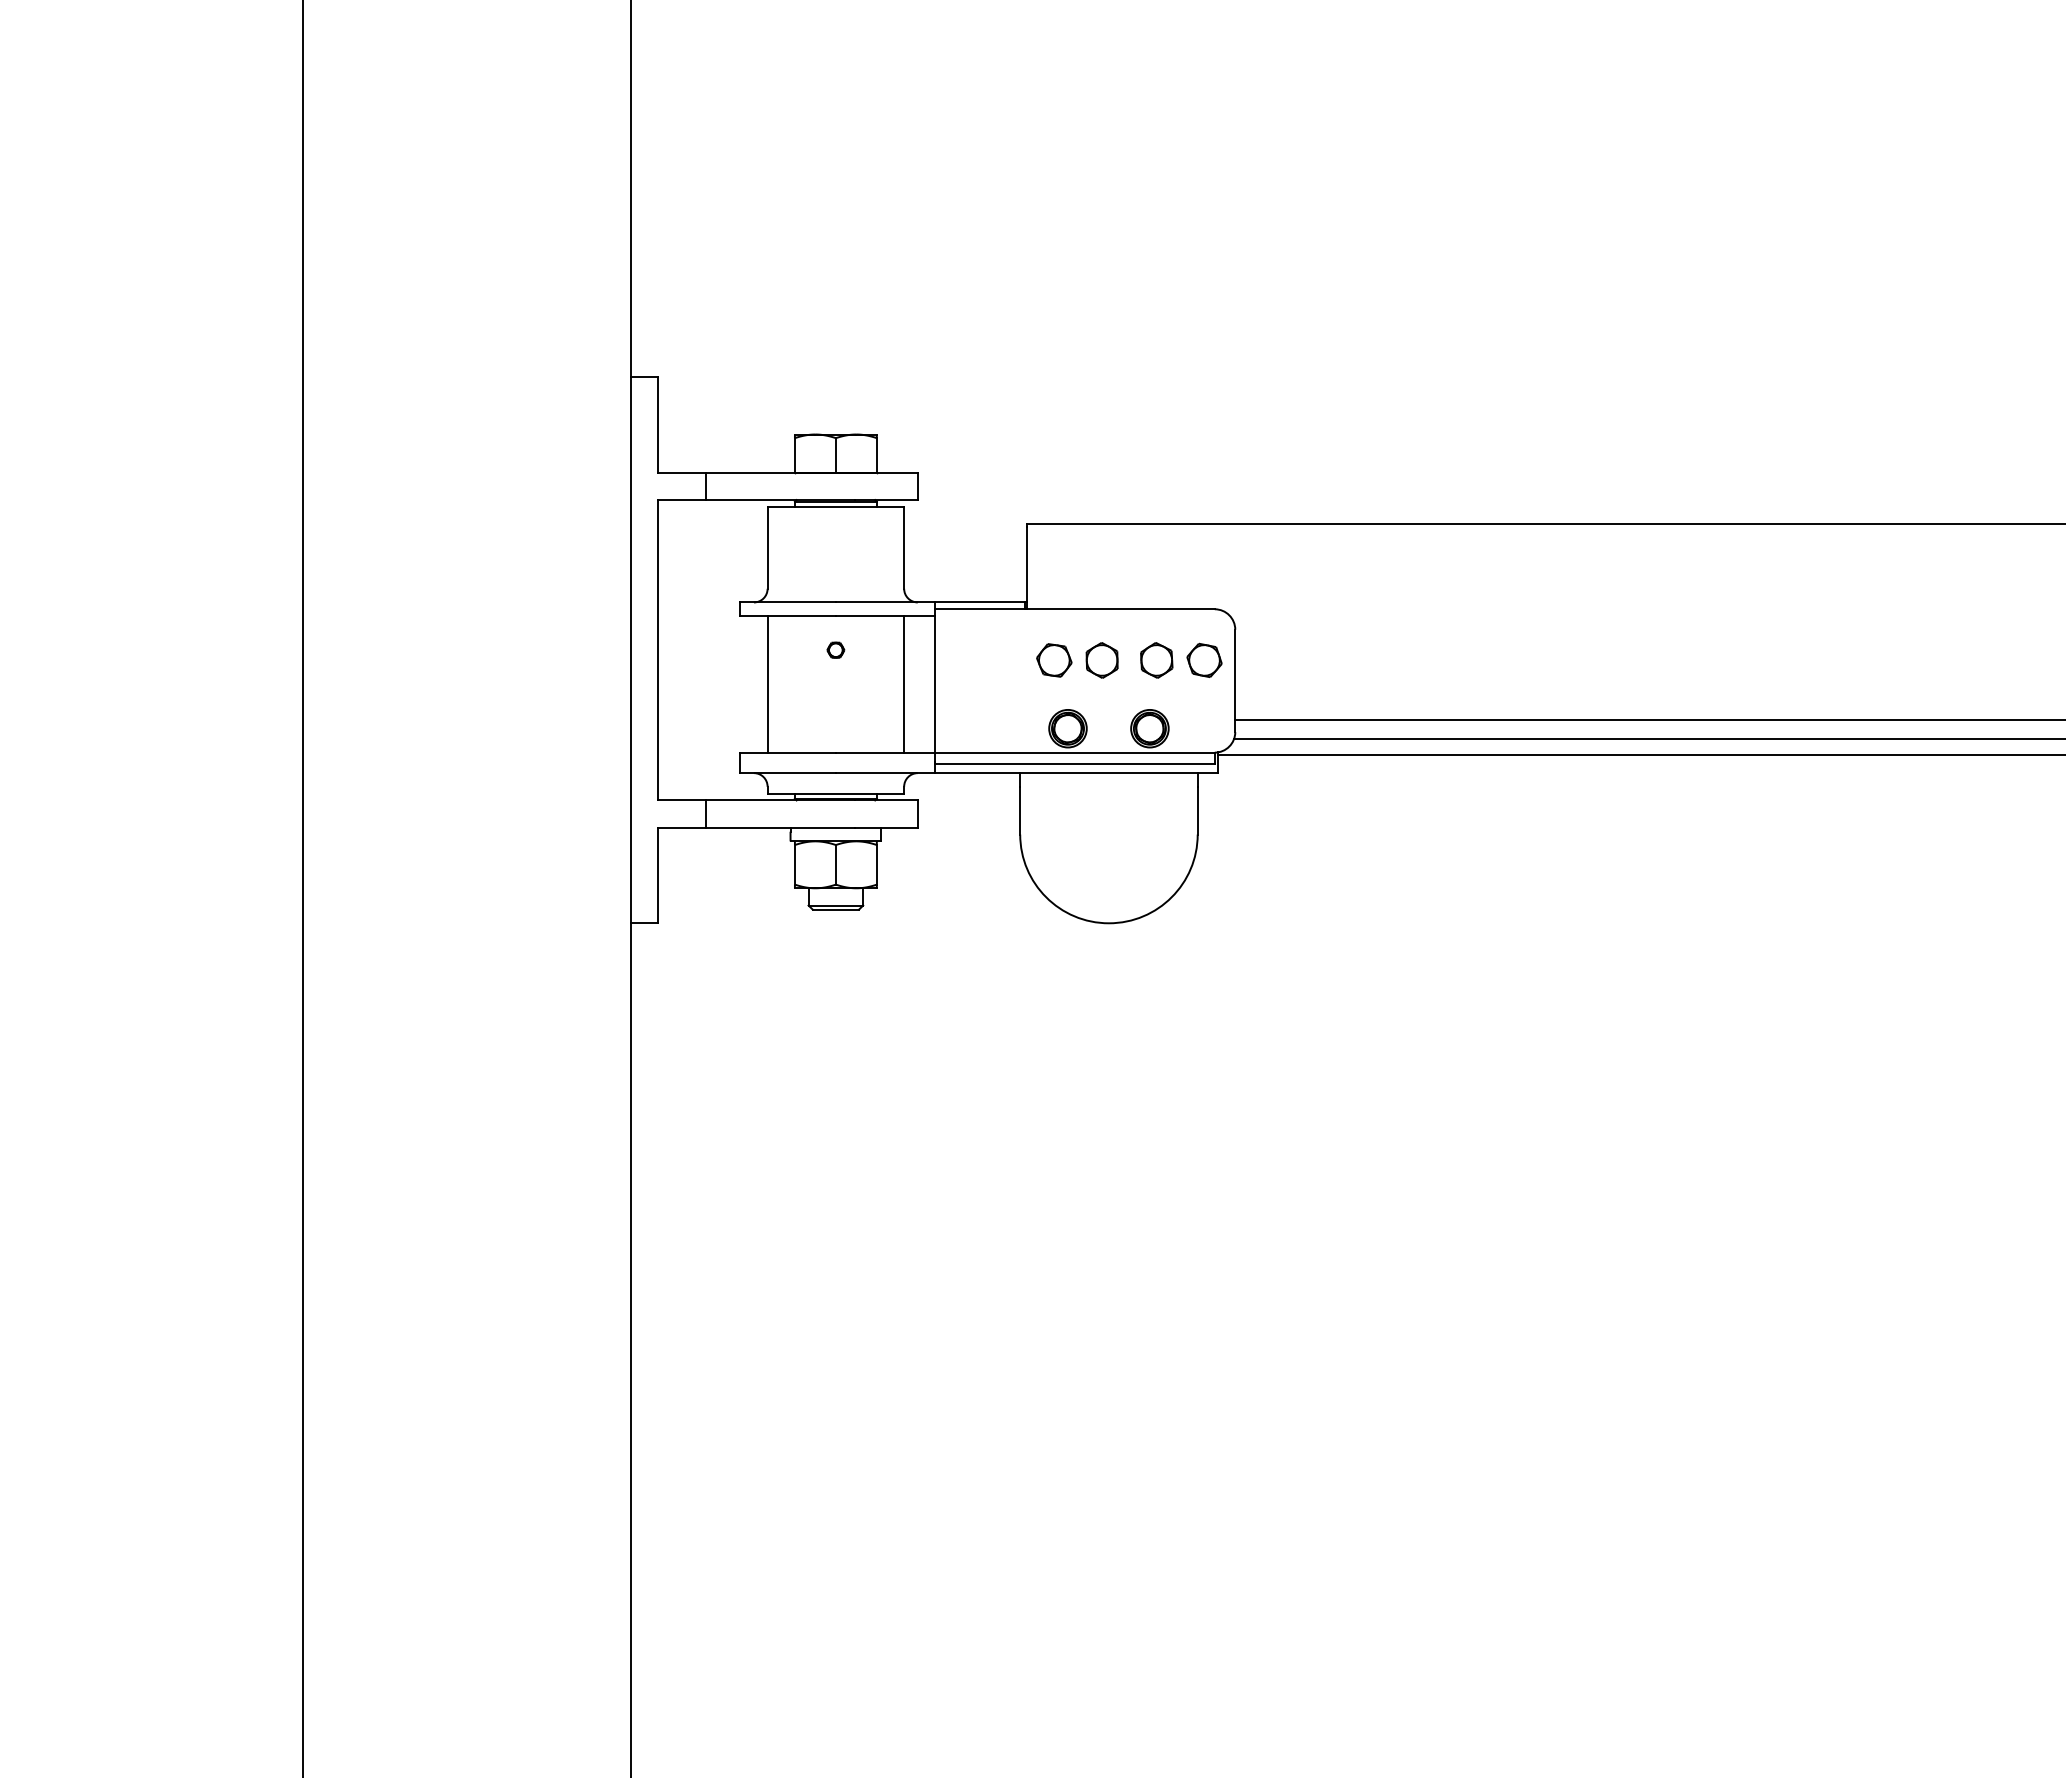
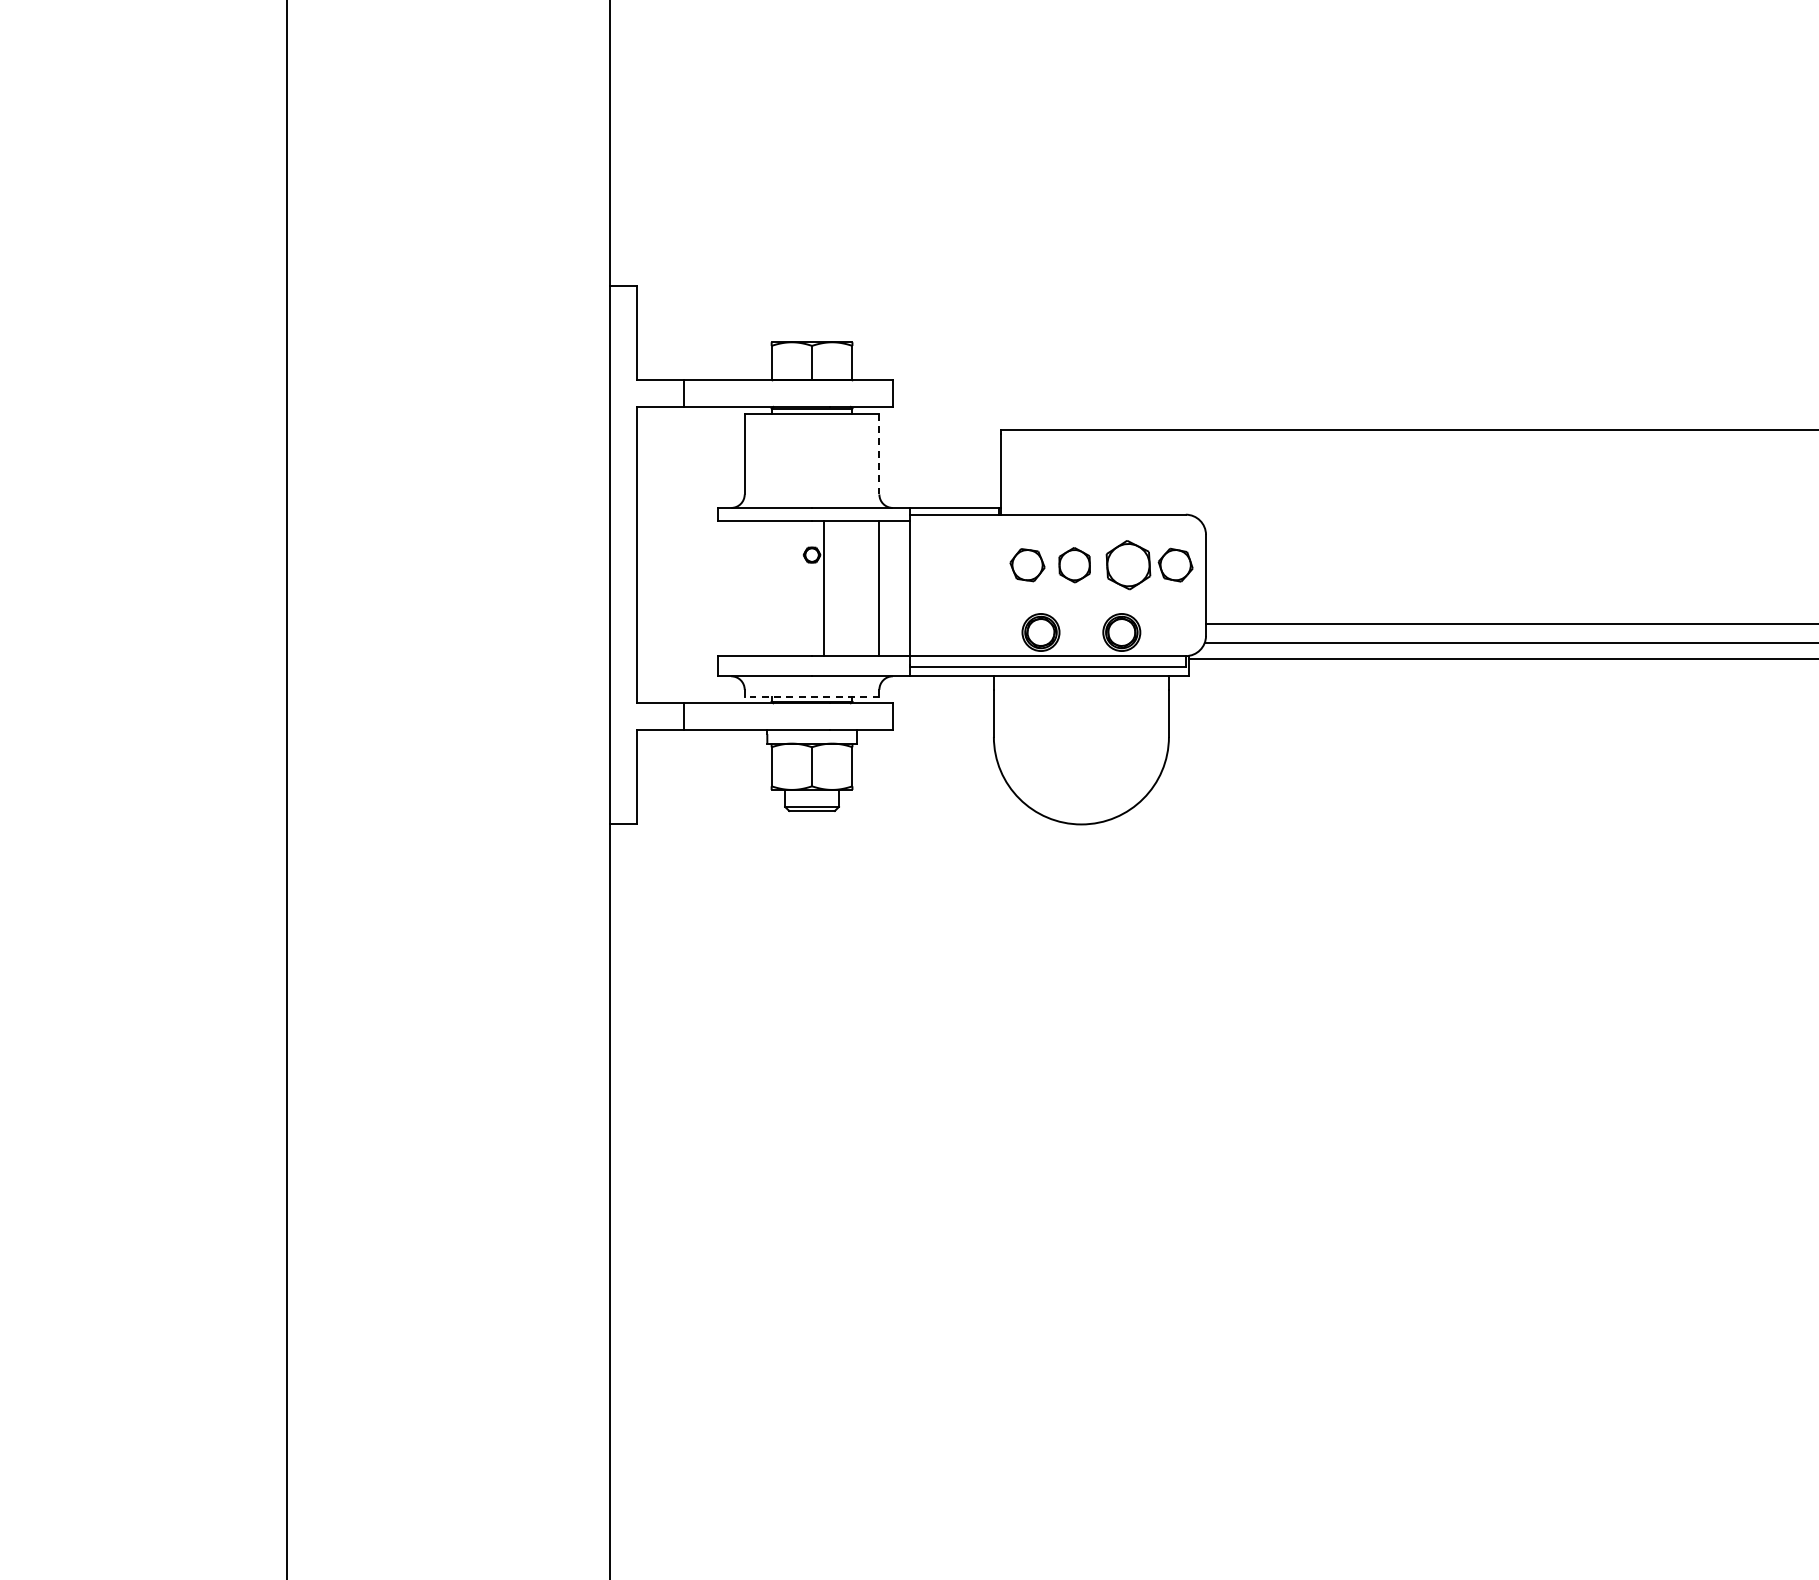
line: (904, 547) -> (879, 453), solid -> dashed
part: (1156, 660) -> (1128, 565), size x1.4
line: (767, 684) -> (823, 588), moved
line: (835, 793) -> (811, 696), solid -> dashed

